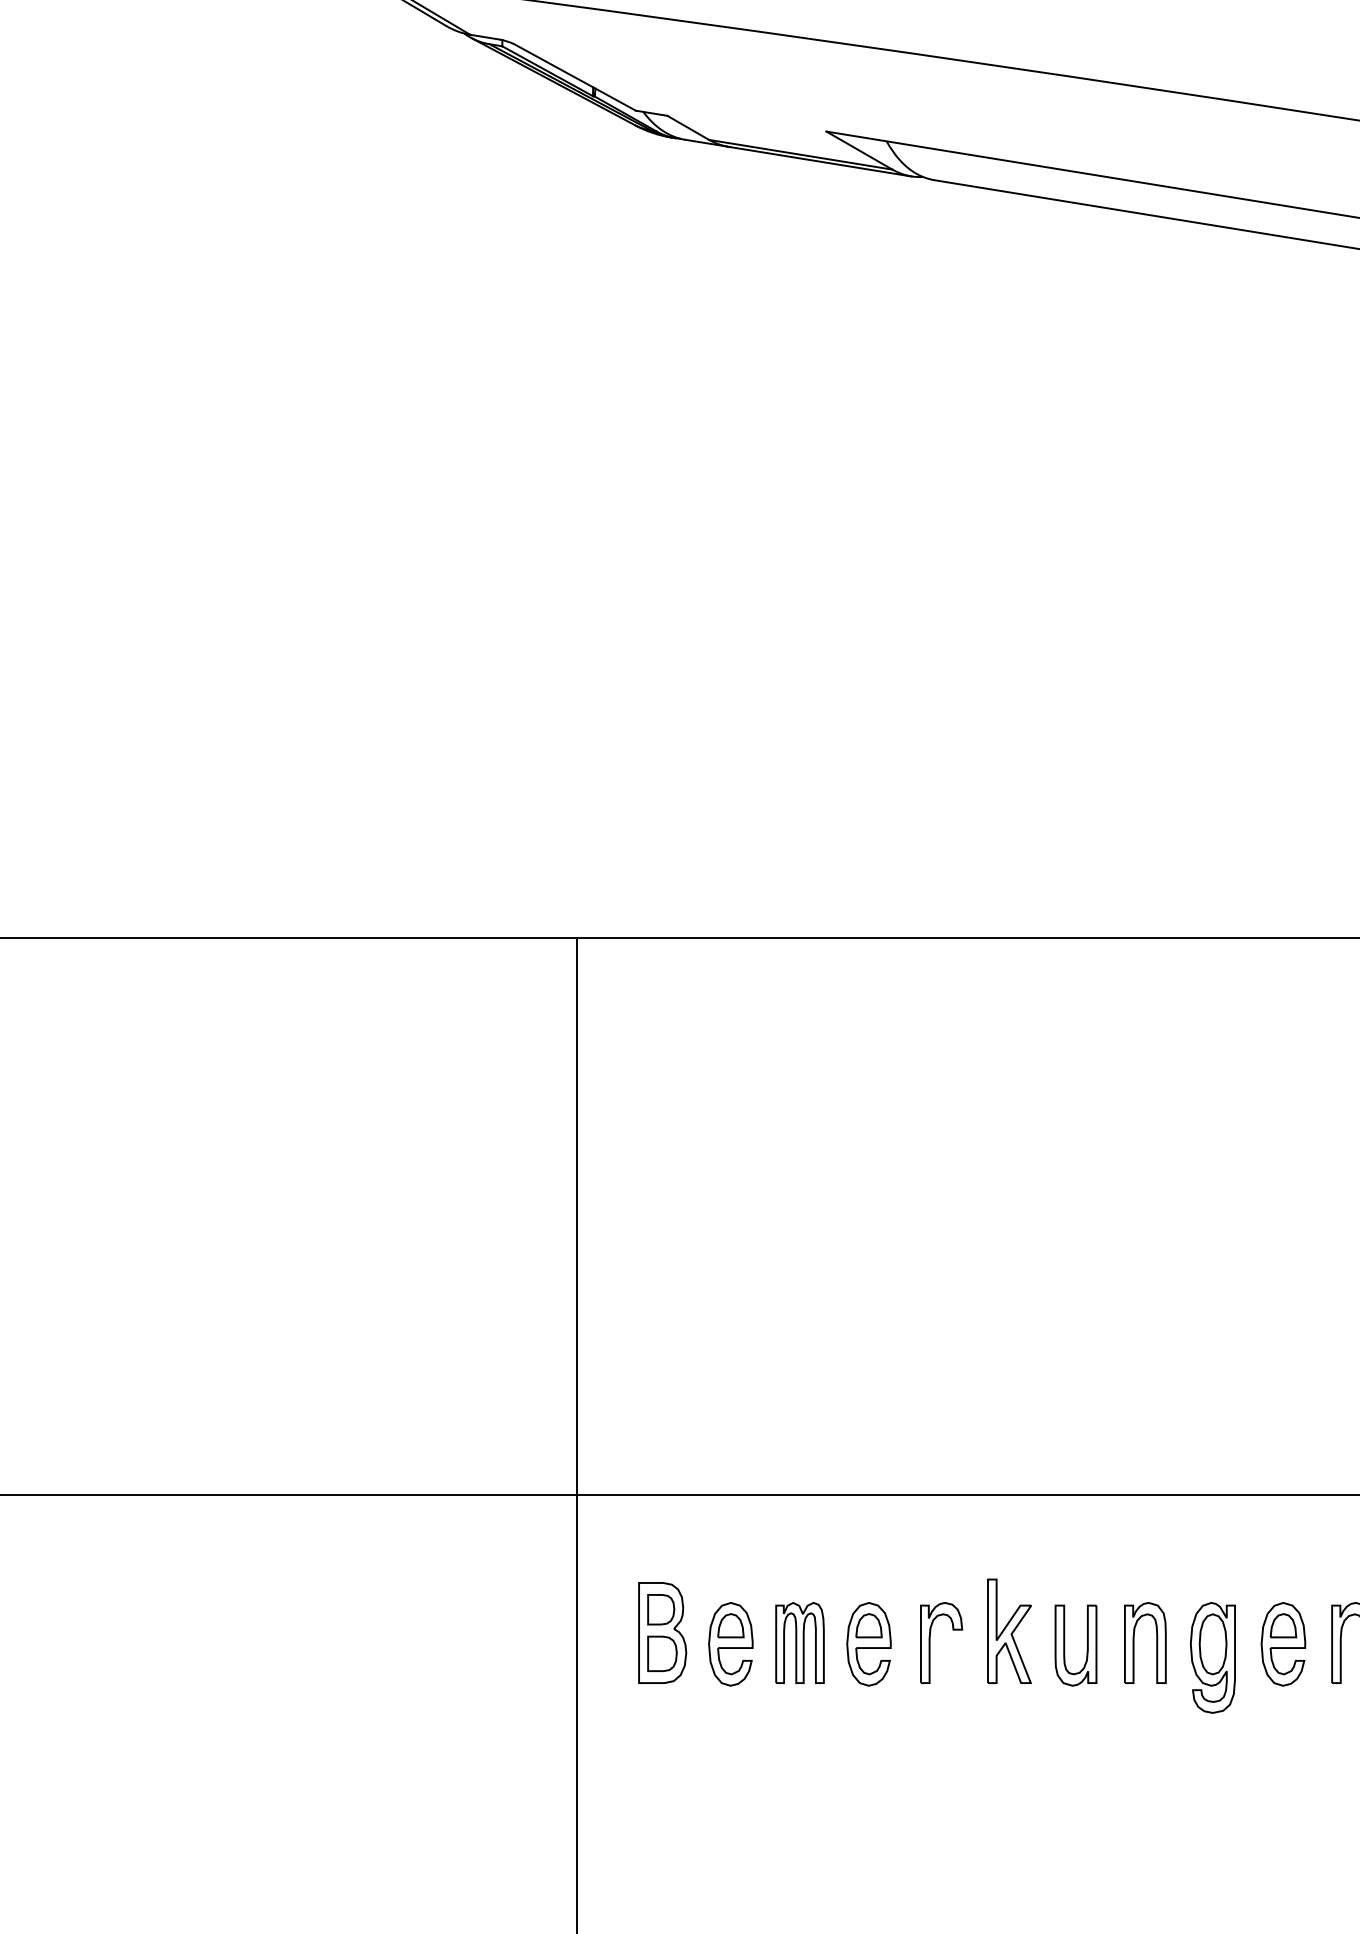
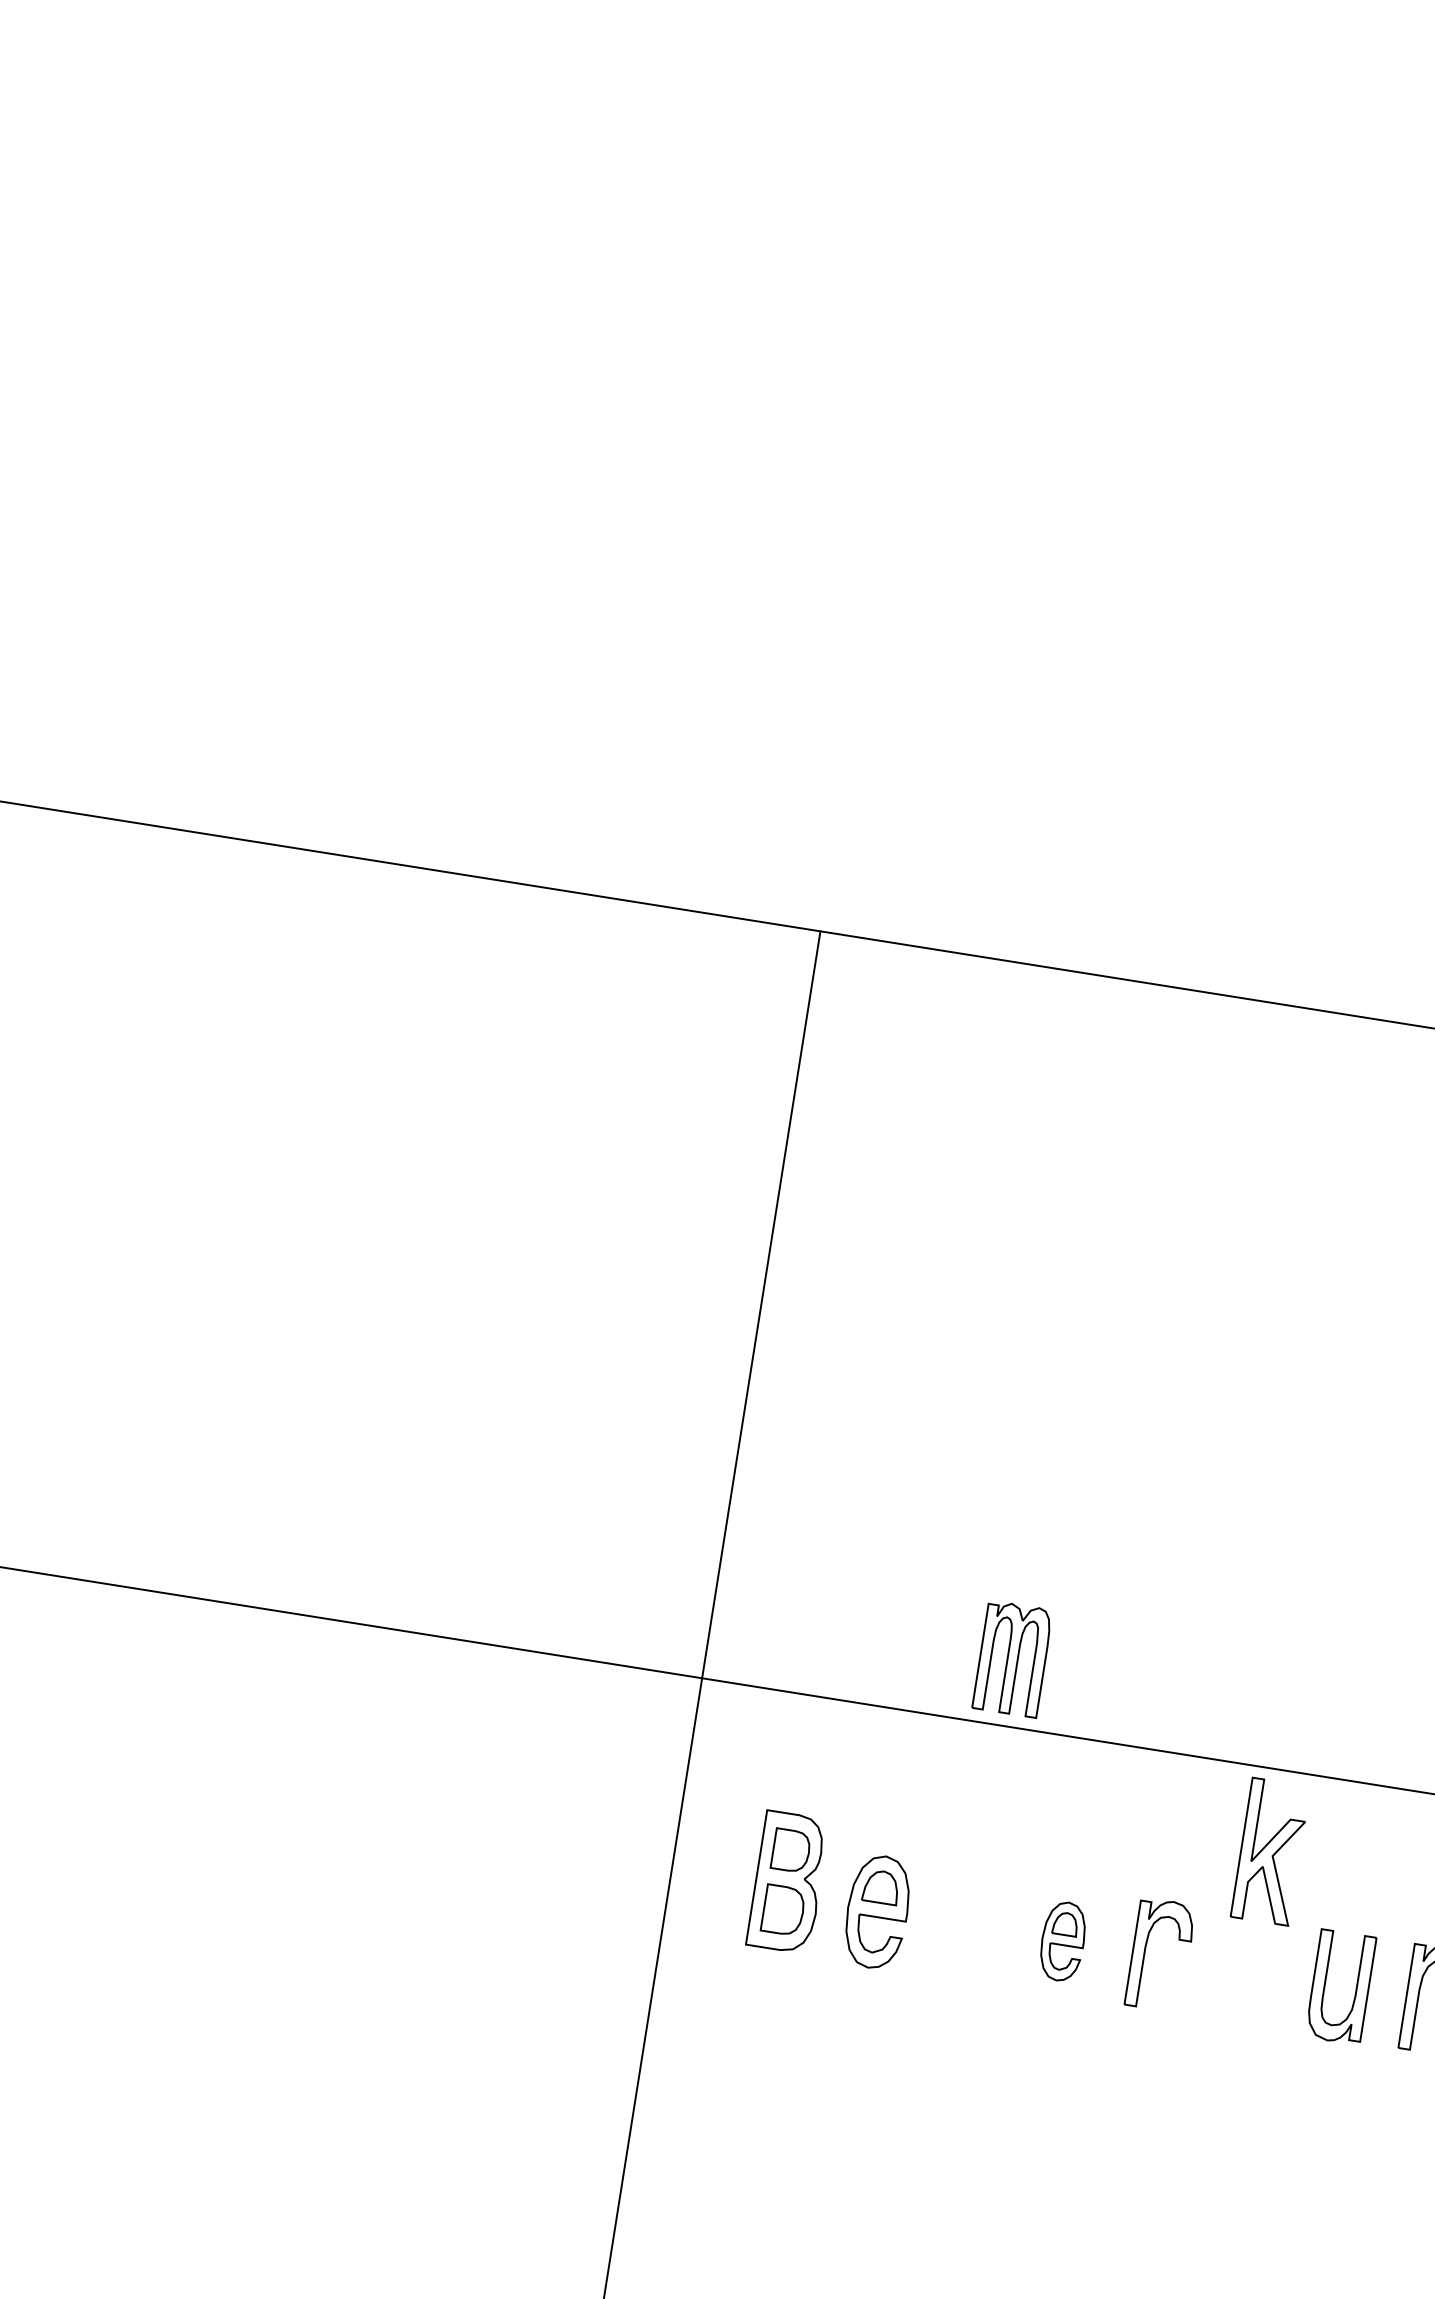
part: (1009, 1630) -> (1270, 1850), moved
part: (799, 1642) -> (1012, 1658), moved
part: (868, 1644) -> (1062, 1941), size x0.7

